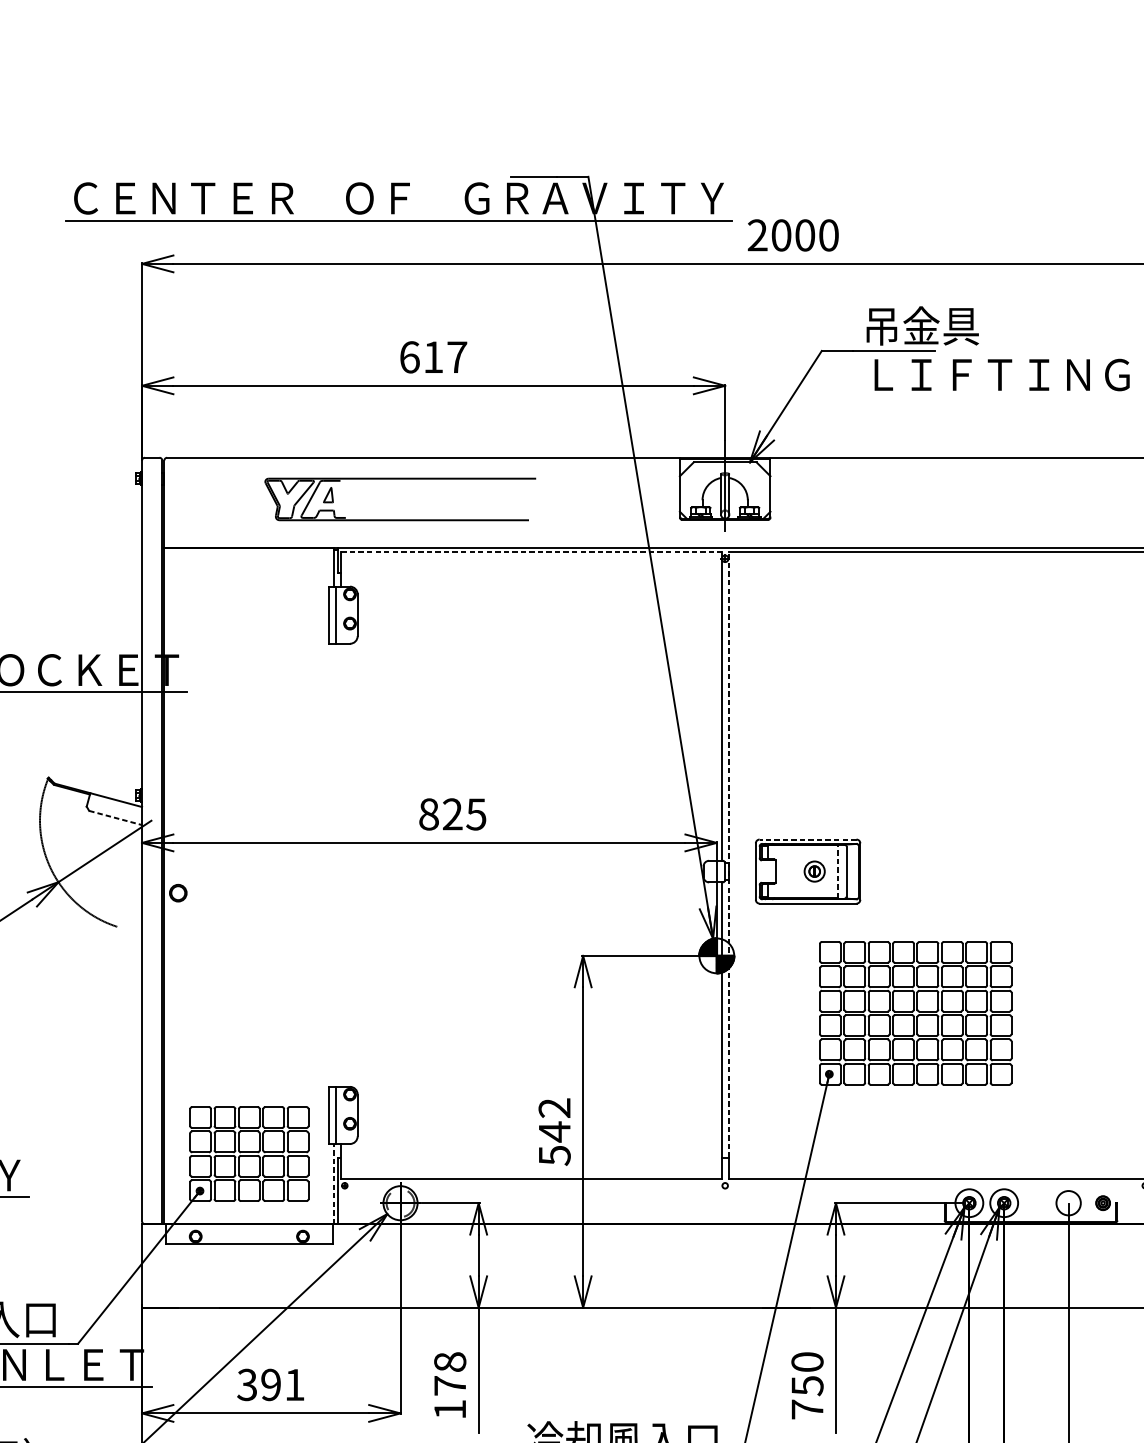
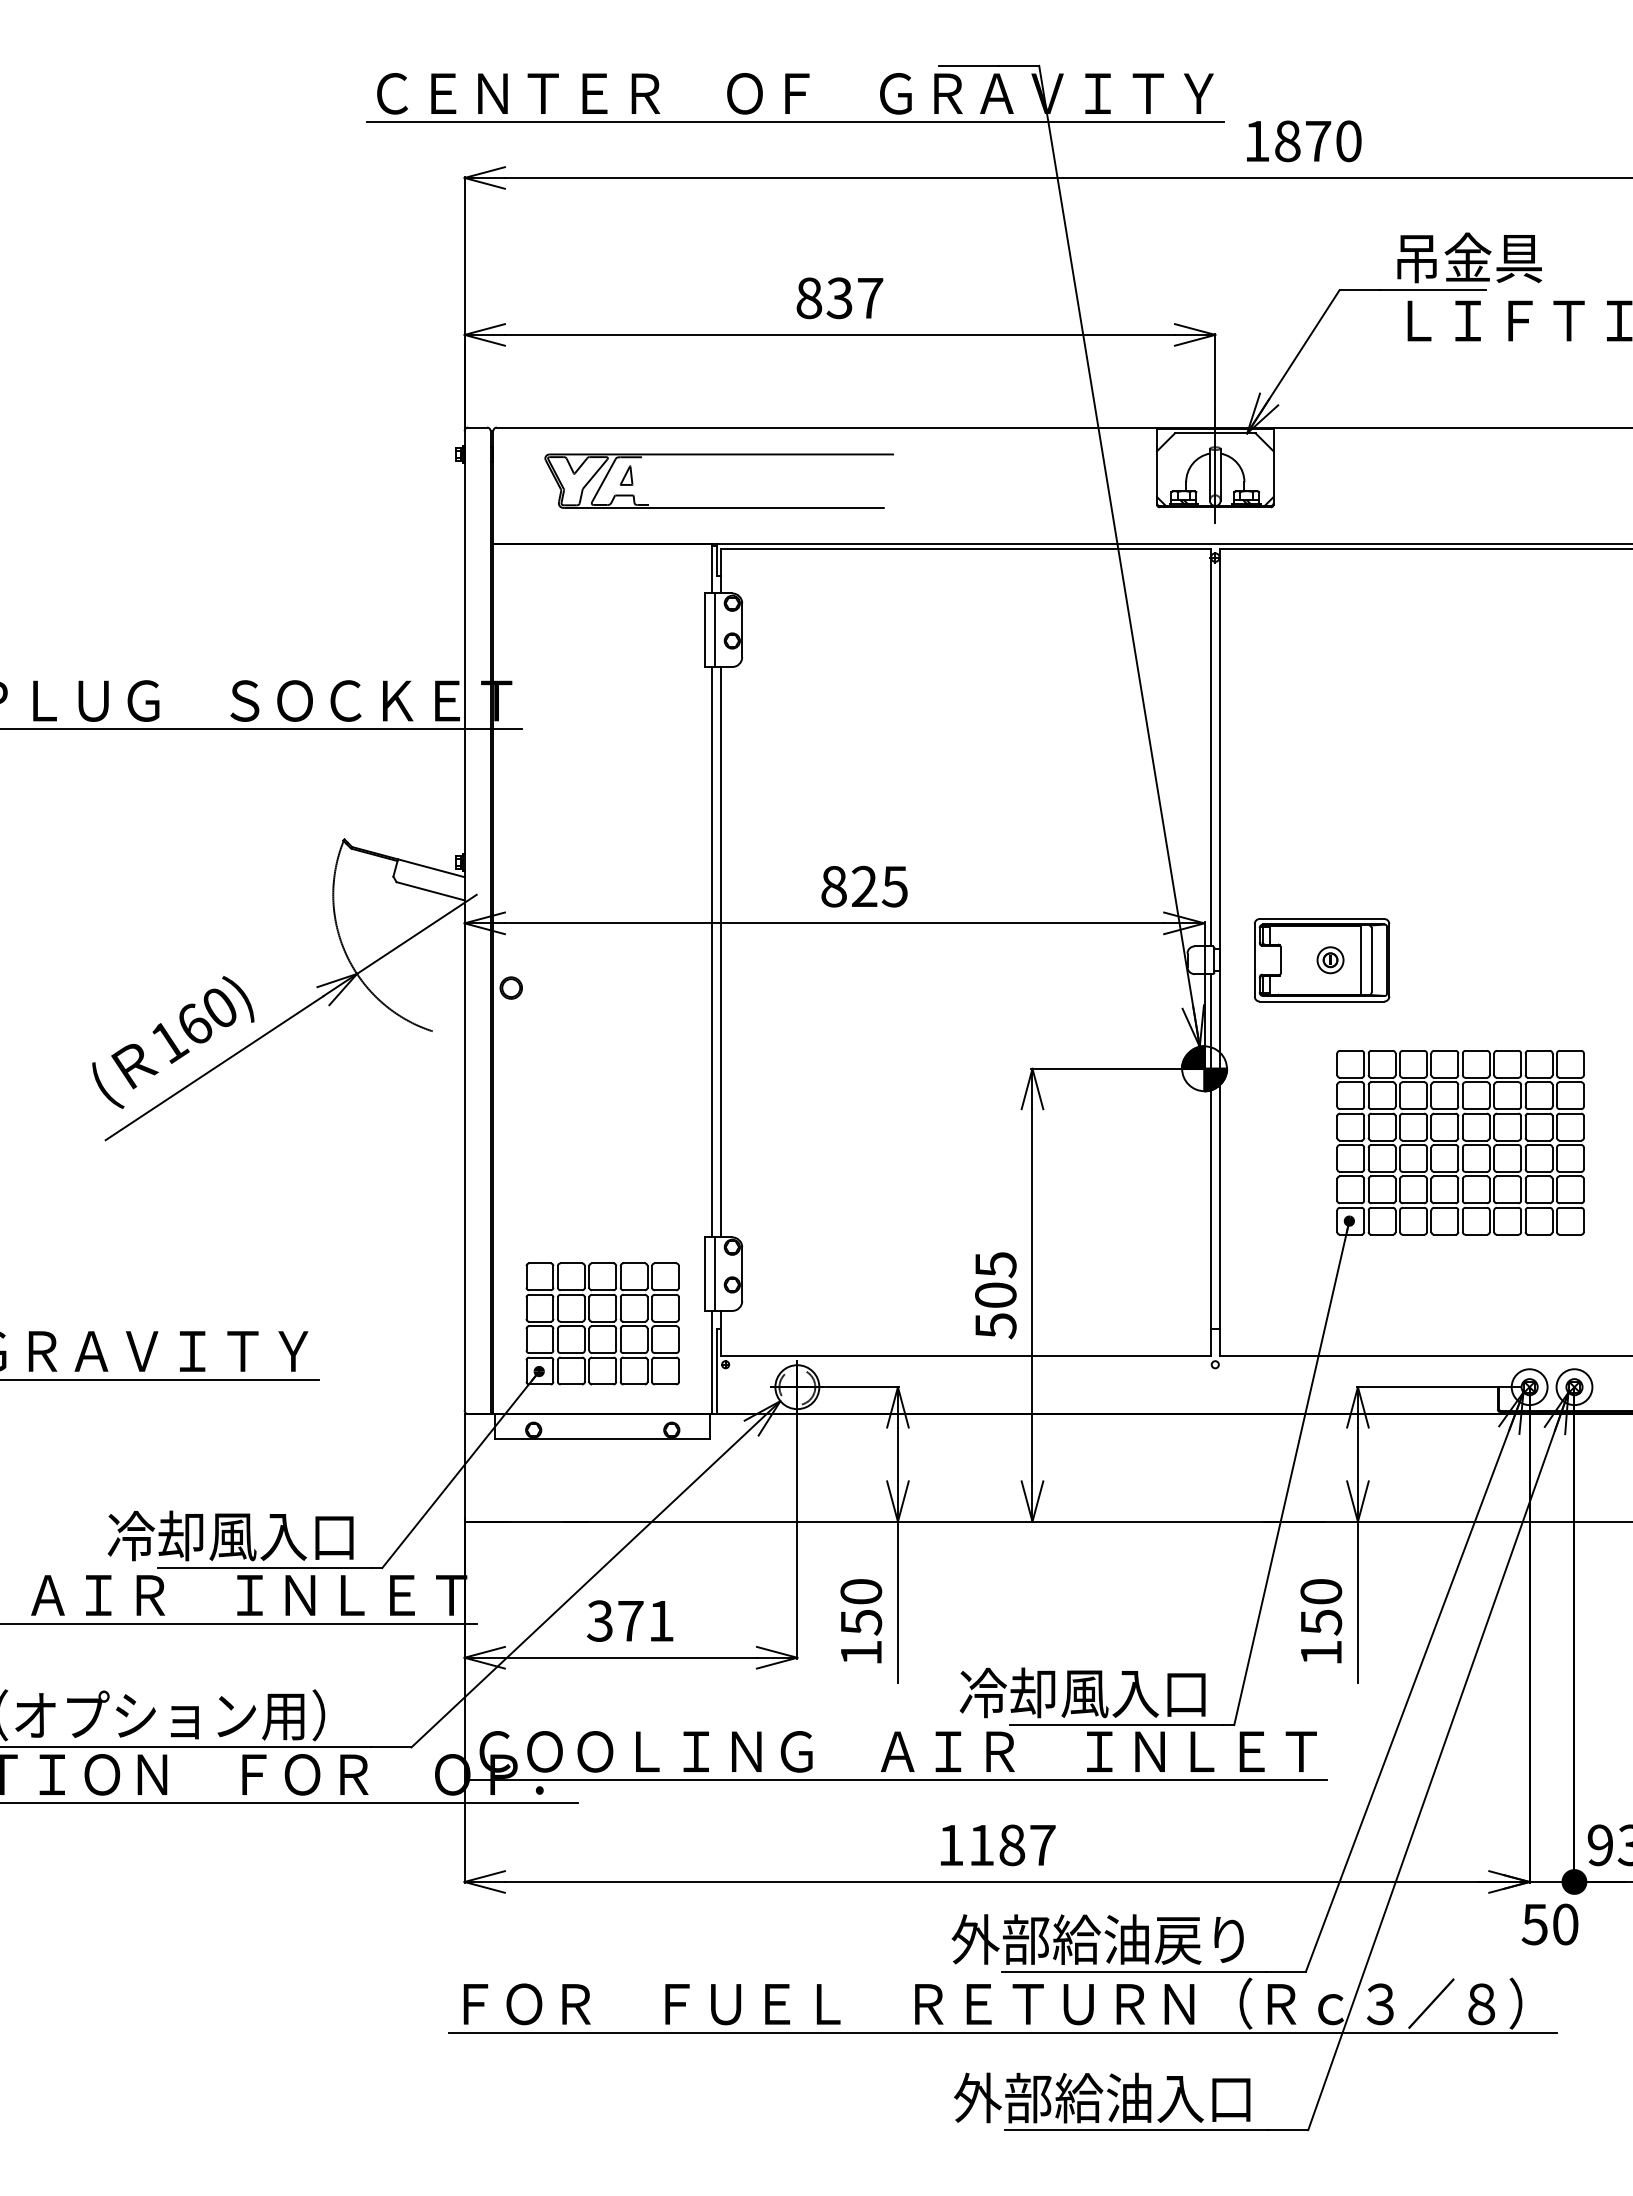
text: (781, 235) -> (1287, 141), 2000 -> 1870
text: (421, 357) -> (824, 298), 617 -> 837
part: (399, 479) -> (718, 455), moved
line: (531, 551) -> (965, 548), dashed -> solid
line: (116, 818) -> (431, 891), dashed -> solid
line: (807, 839) -> (1321, 919), dashed -> solid
line: (728, 854) -> (1219, 938), dashed -> solid
line: (334, 865) -> (712, 952), added
line: (341, 865) -> (721, 952), added
line: (837, 871) -> (1360, 960), dashed -> solid
text: (554, 1120) -> (995, 1280), 542 -> 505
line: (334, 1184) -> (712, 1362), dashed -> solid
text: (450, 1374) -> (861, 1607), 178 -> 150
text: (270, 1384) -> (630, 1620), 391 -> 371
text: (807, 1409) -> (1321, 1652), 750 -> 150

